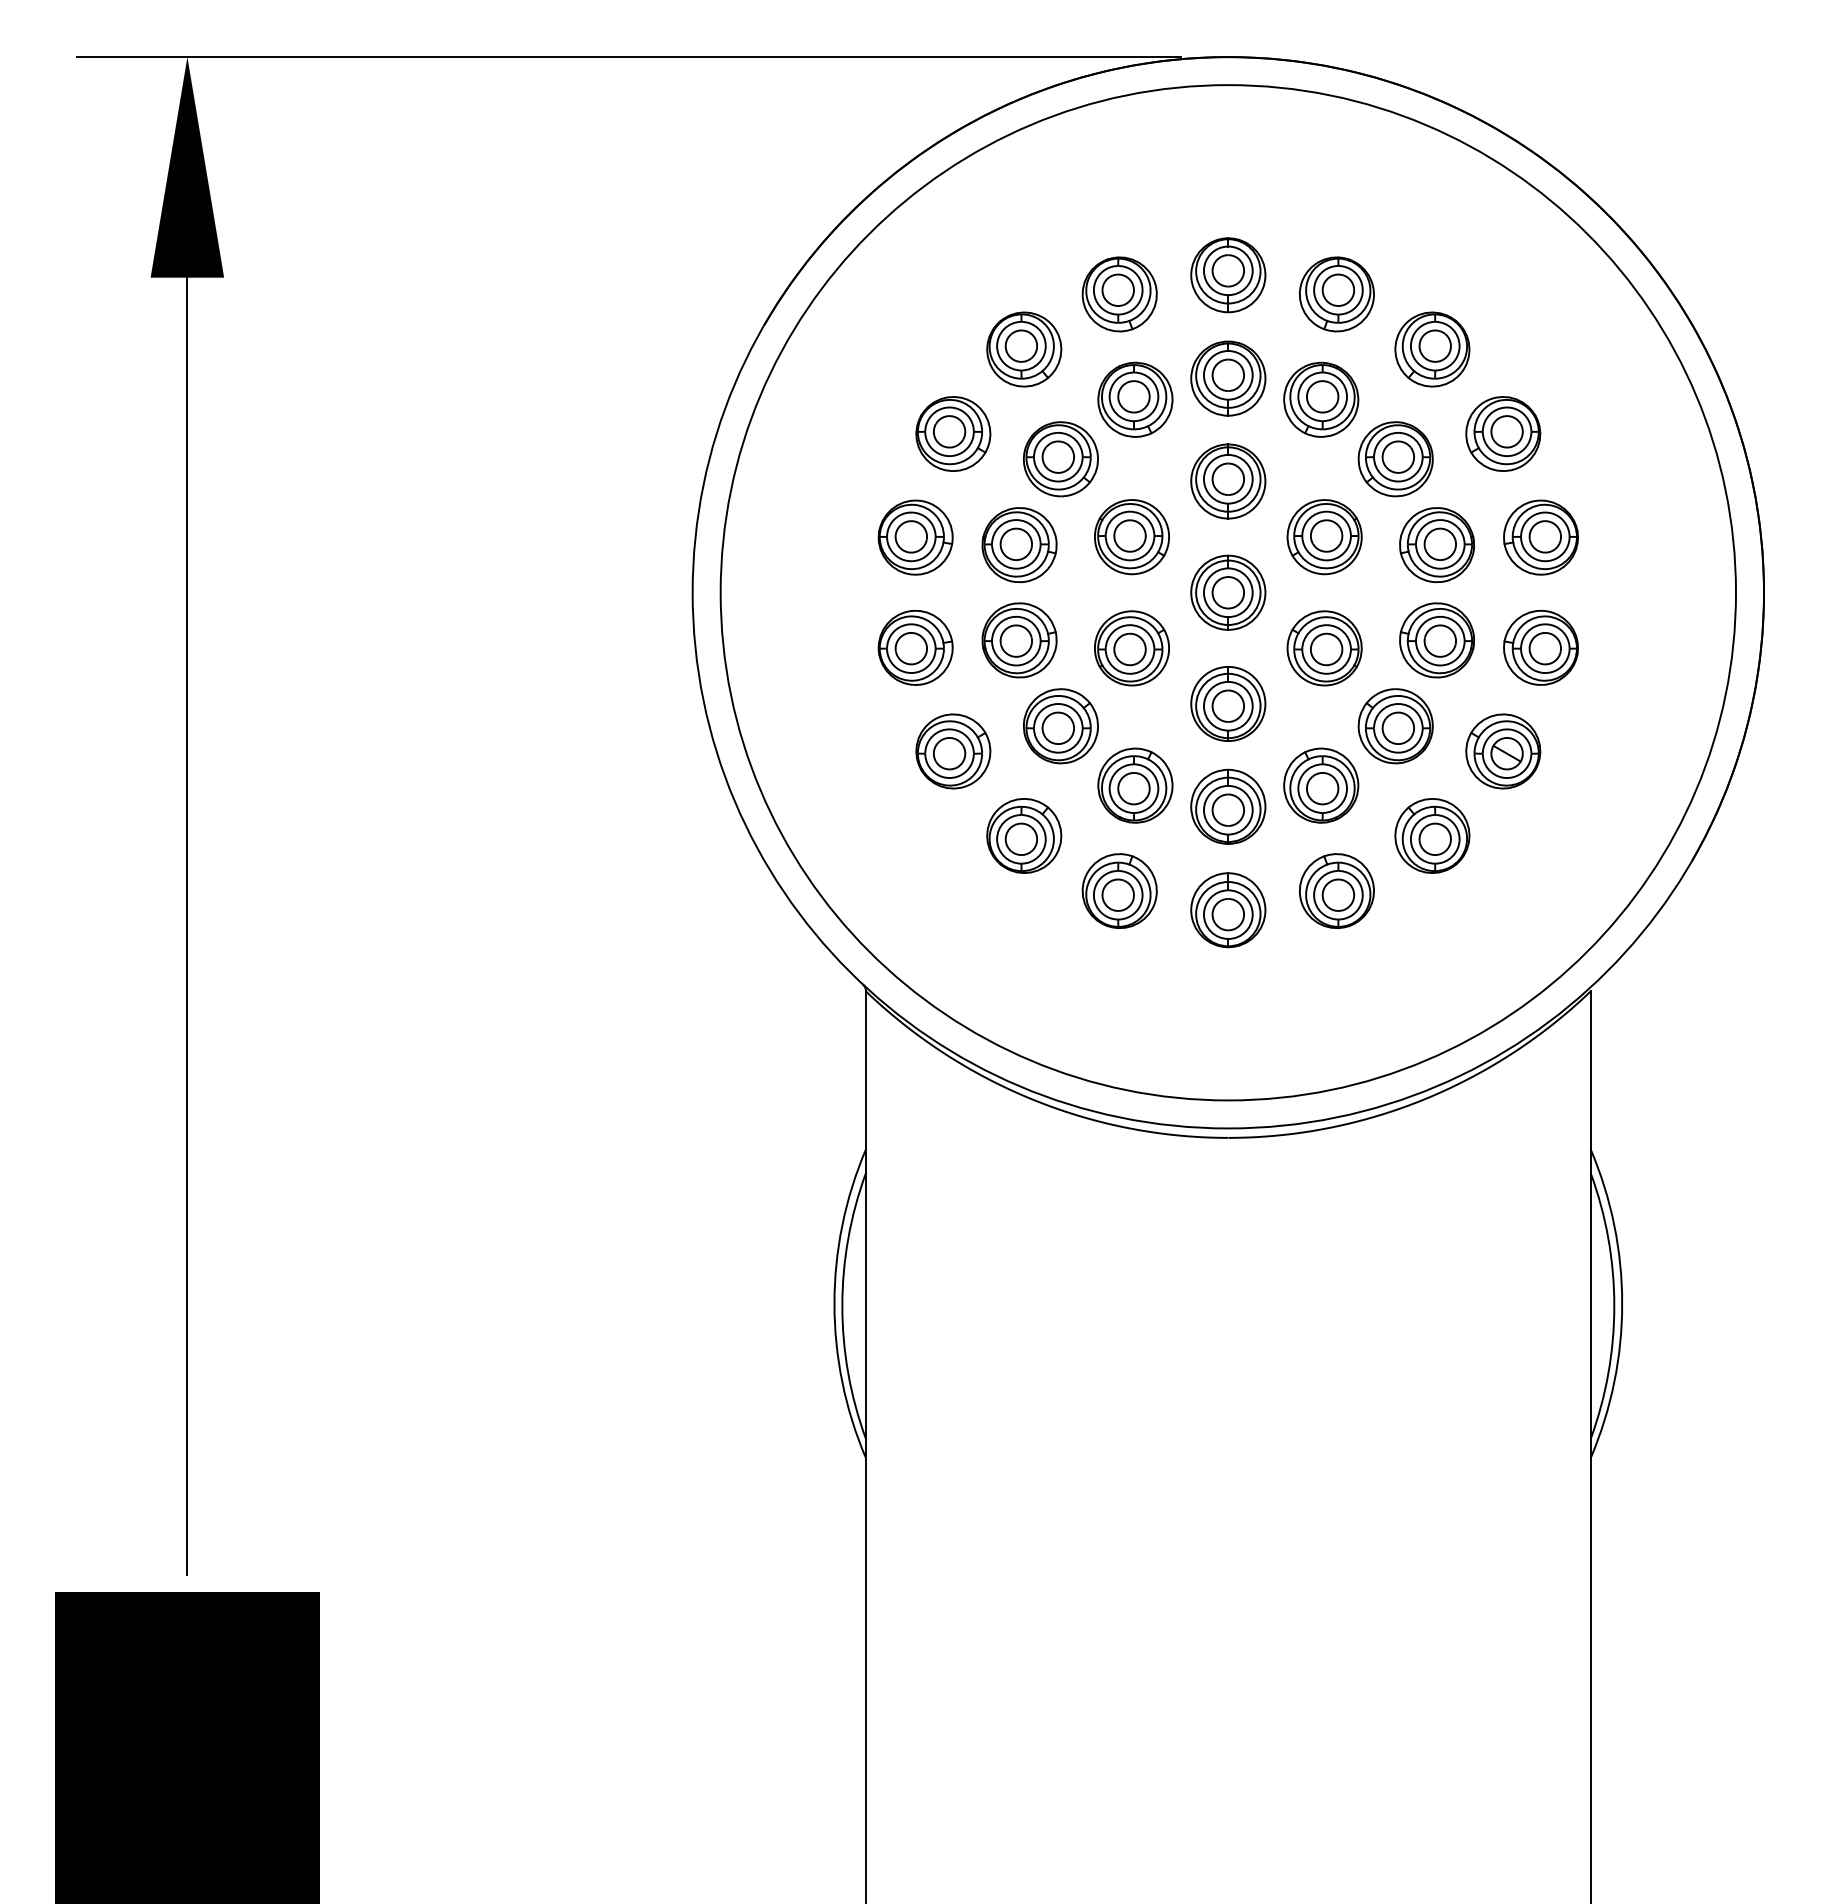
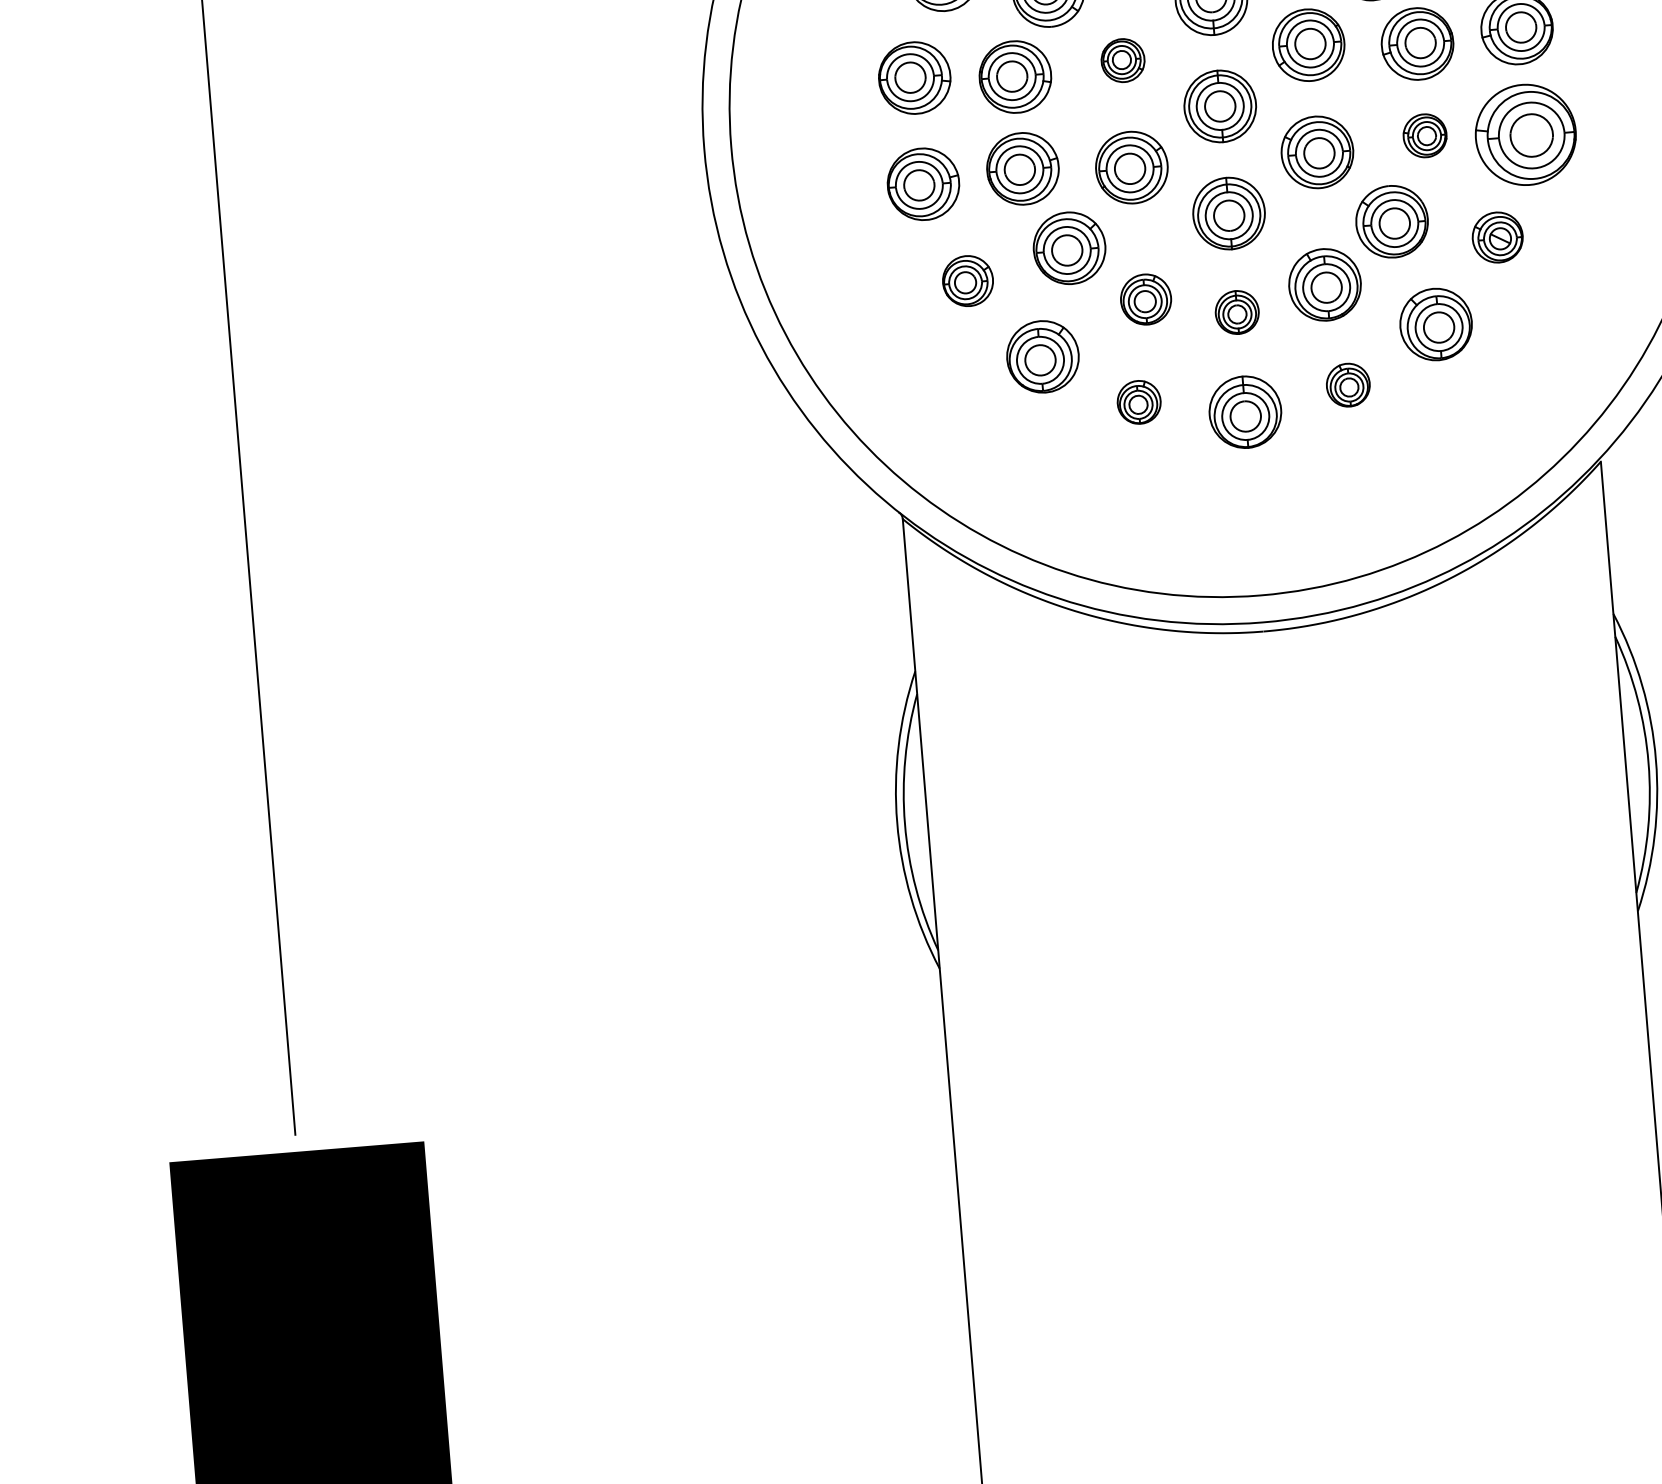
part: (1131, 537) -> (1122, 60), size x0.6
part: (1436, 640) -> (1424, 135), size x0.6
part: (1540, 647) -> (1525, 134), size x1.4
part: (953, 751) -> (968, 281), size x0.7
part: (1503, 751) -> (1497, 237), size x0.7
part: (1135, 785) -> (1146, 299), size x0.7
part: (1228, 806) -> (1237, 312), size x0.6
part: (1119, 890) -> (1139, 401), size x0.6
part: (1336, 890) -> (1348, 384), size x0.6

